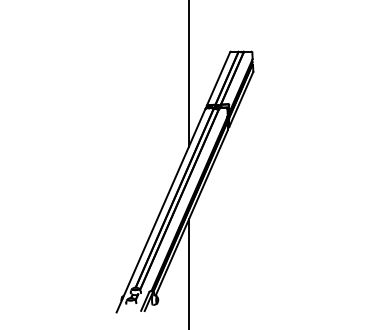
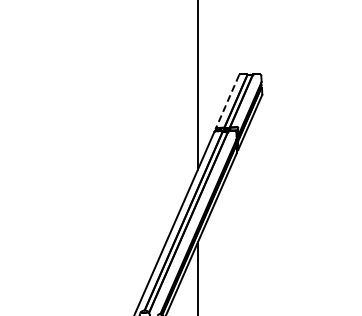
line: (218, 79) -> (227, 102), solid -> dashed

